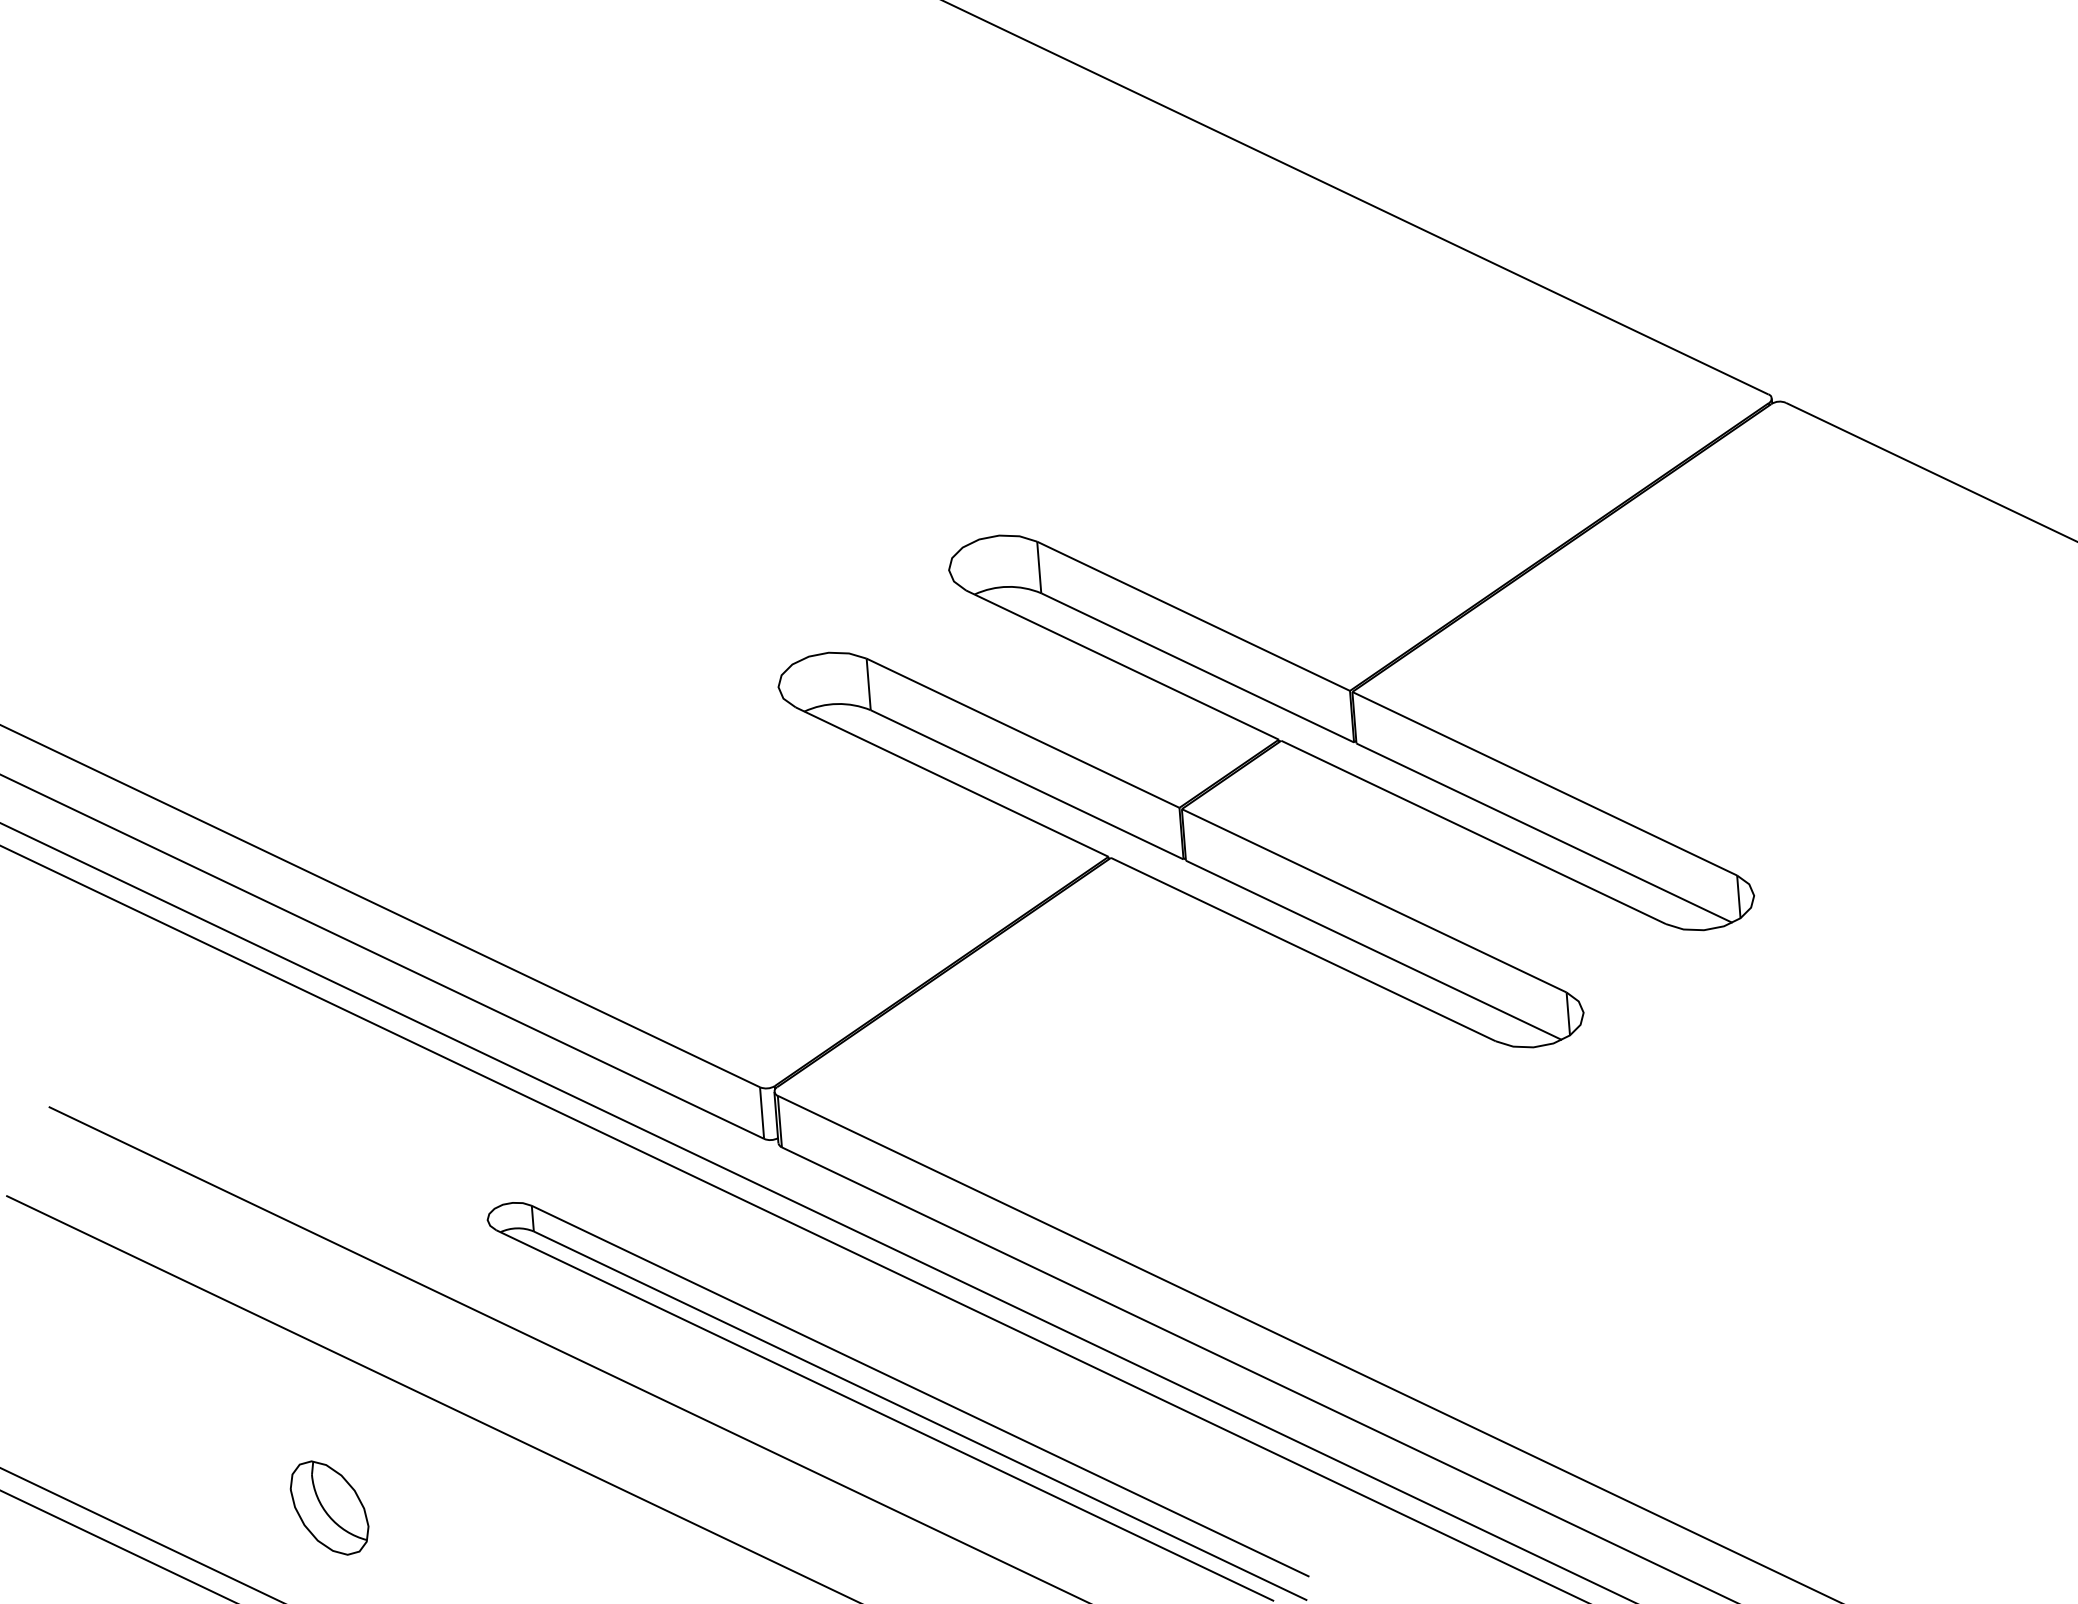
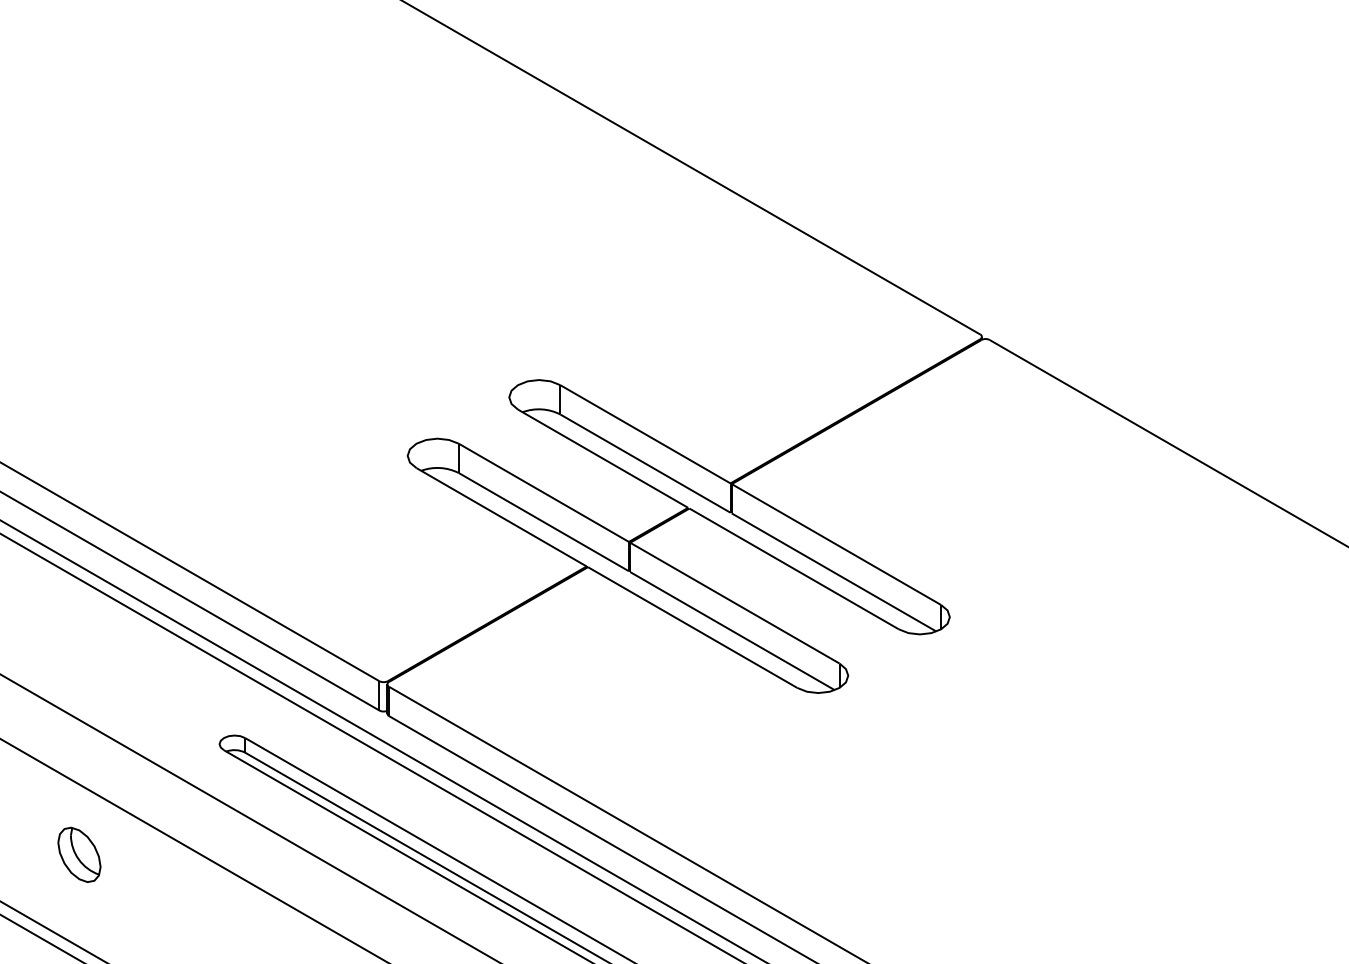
part: (329, 1507) -> (79, 854), moved

